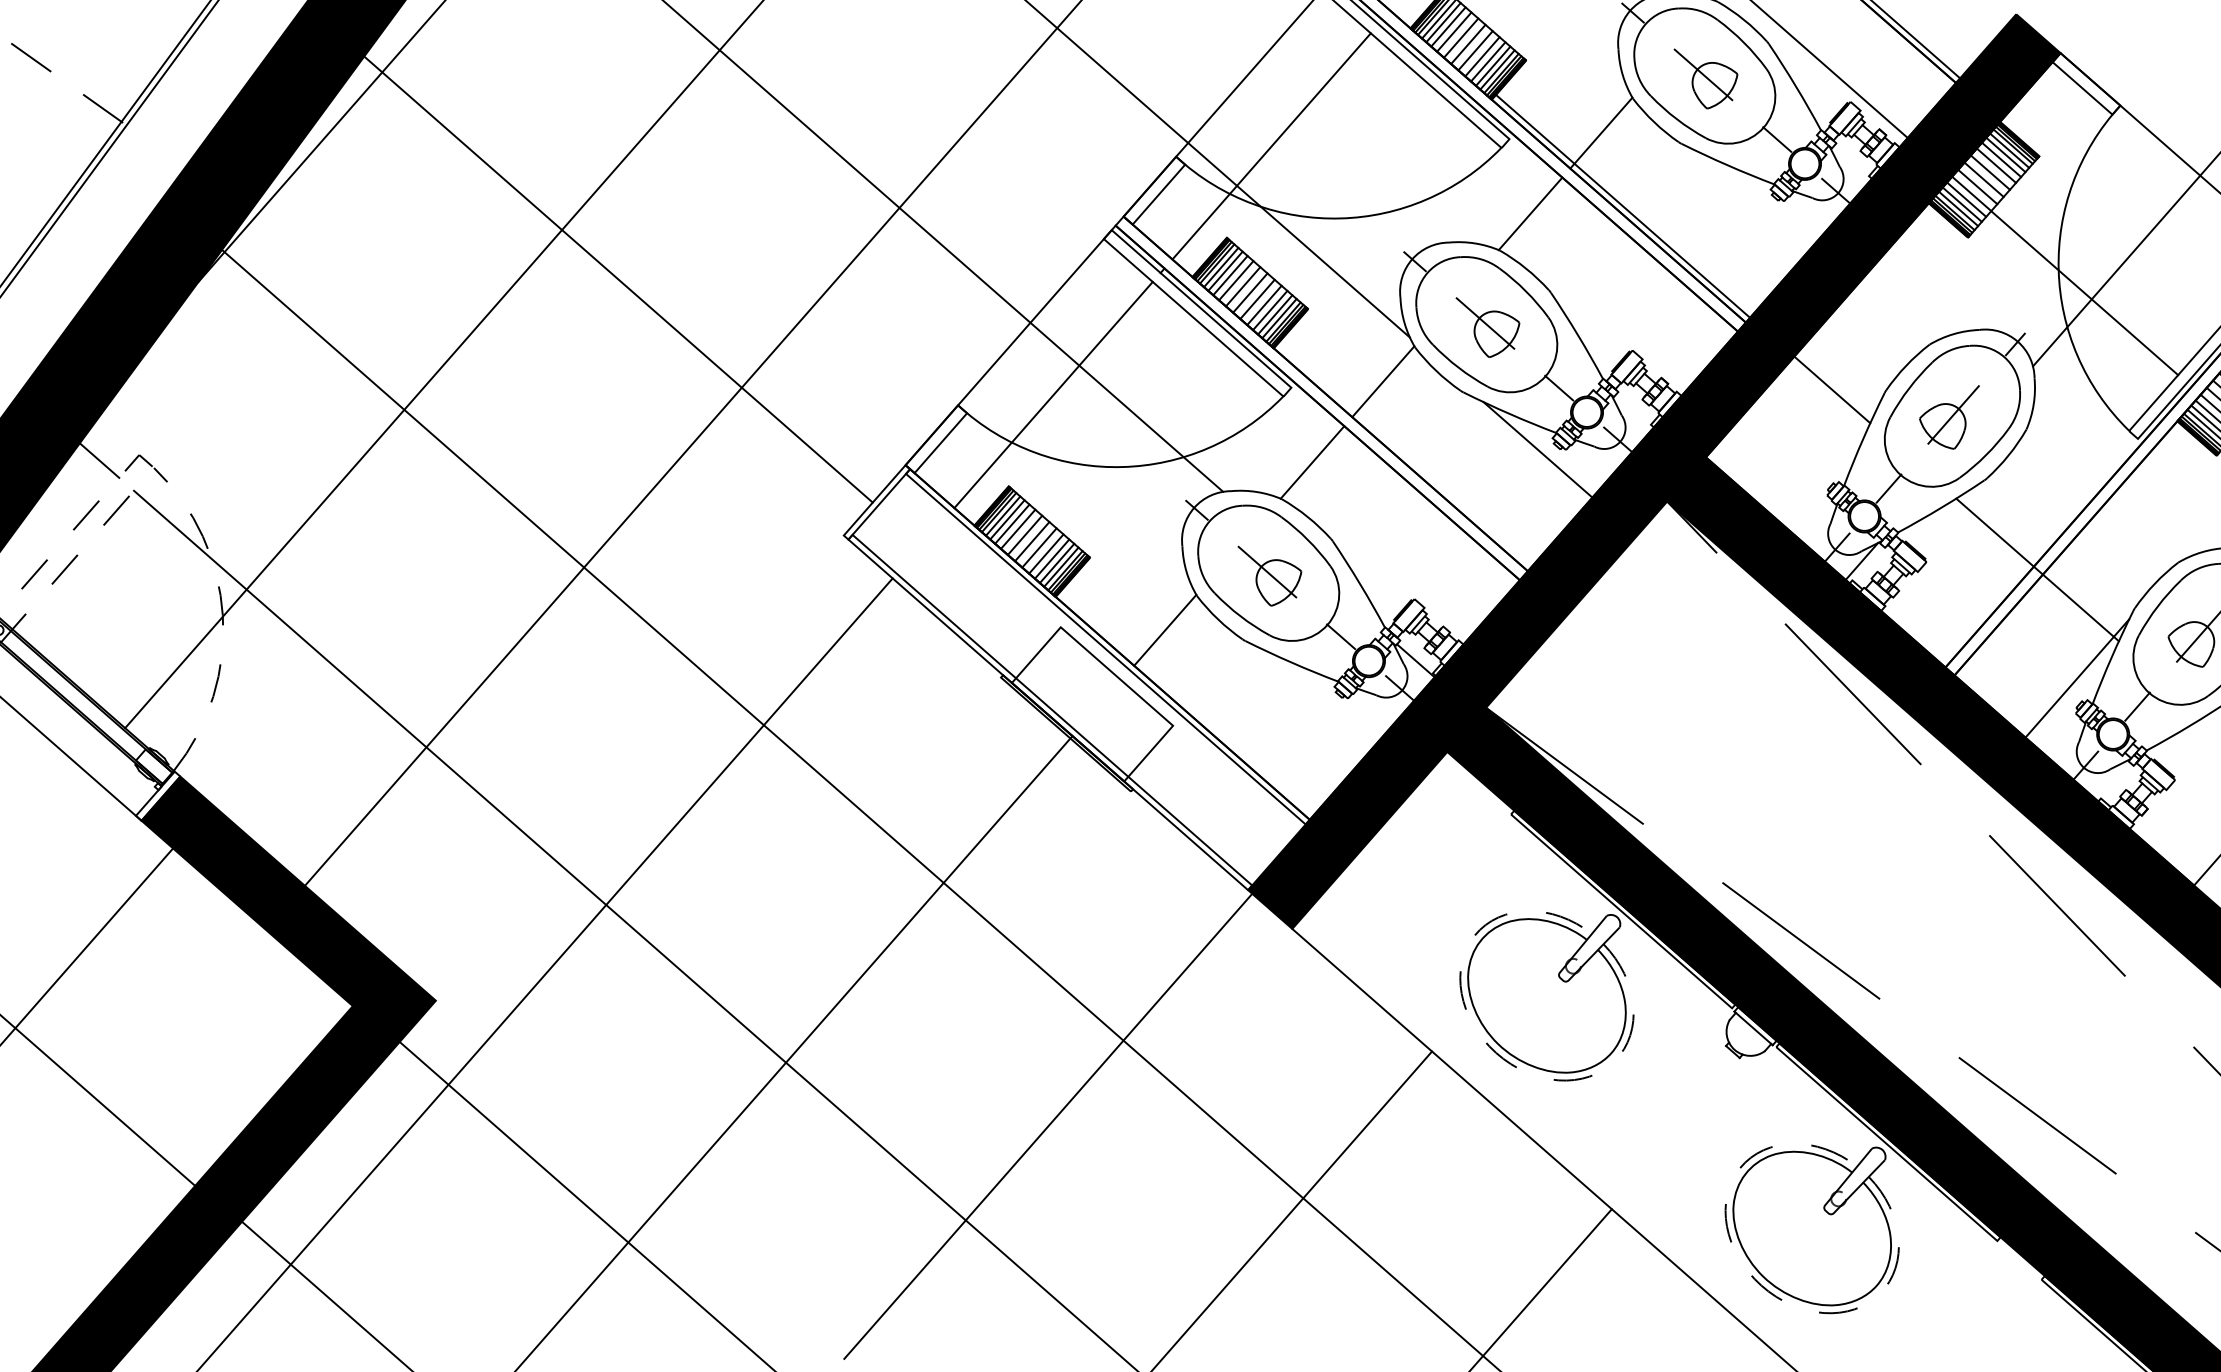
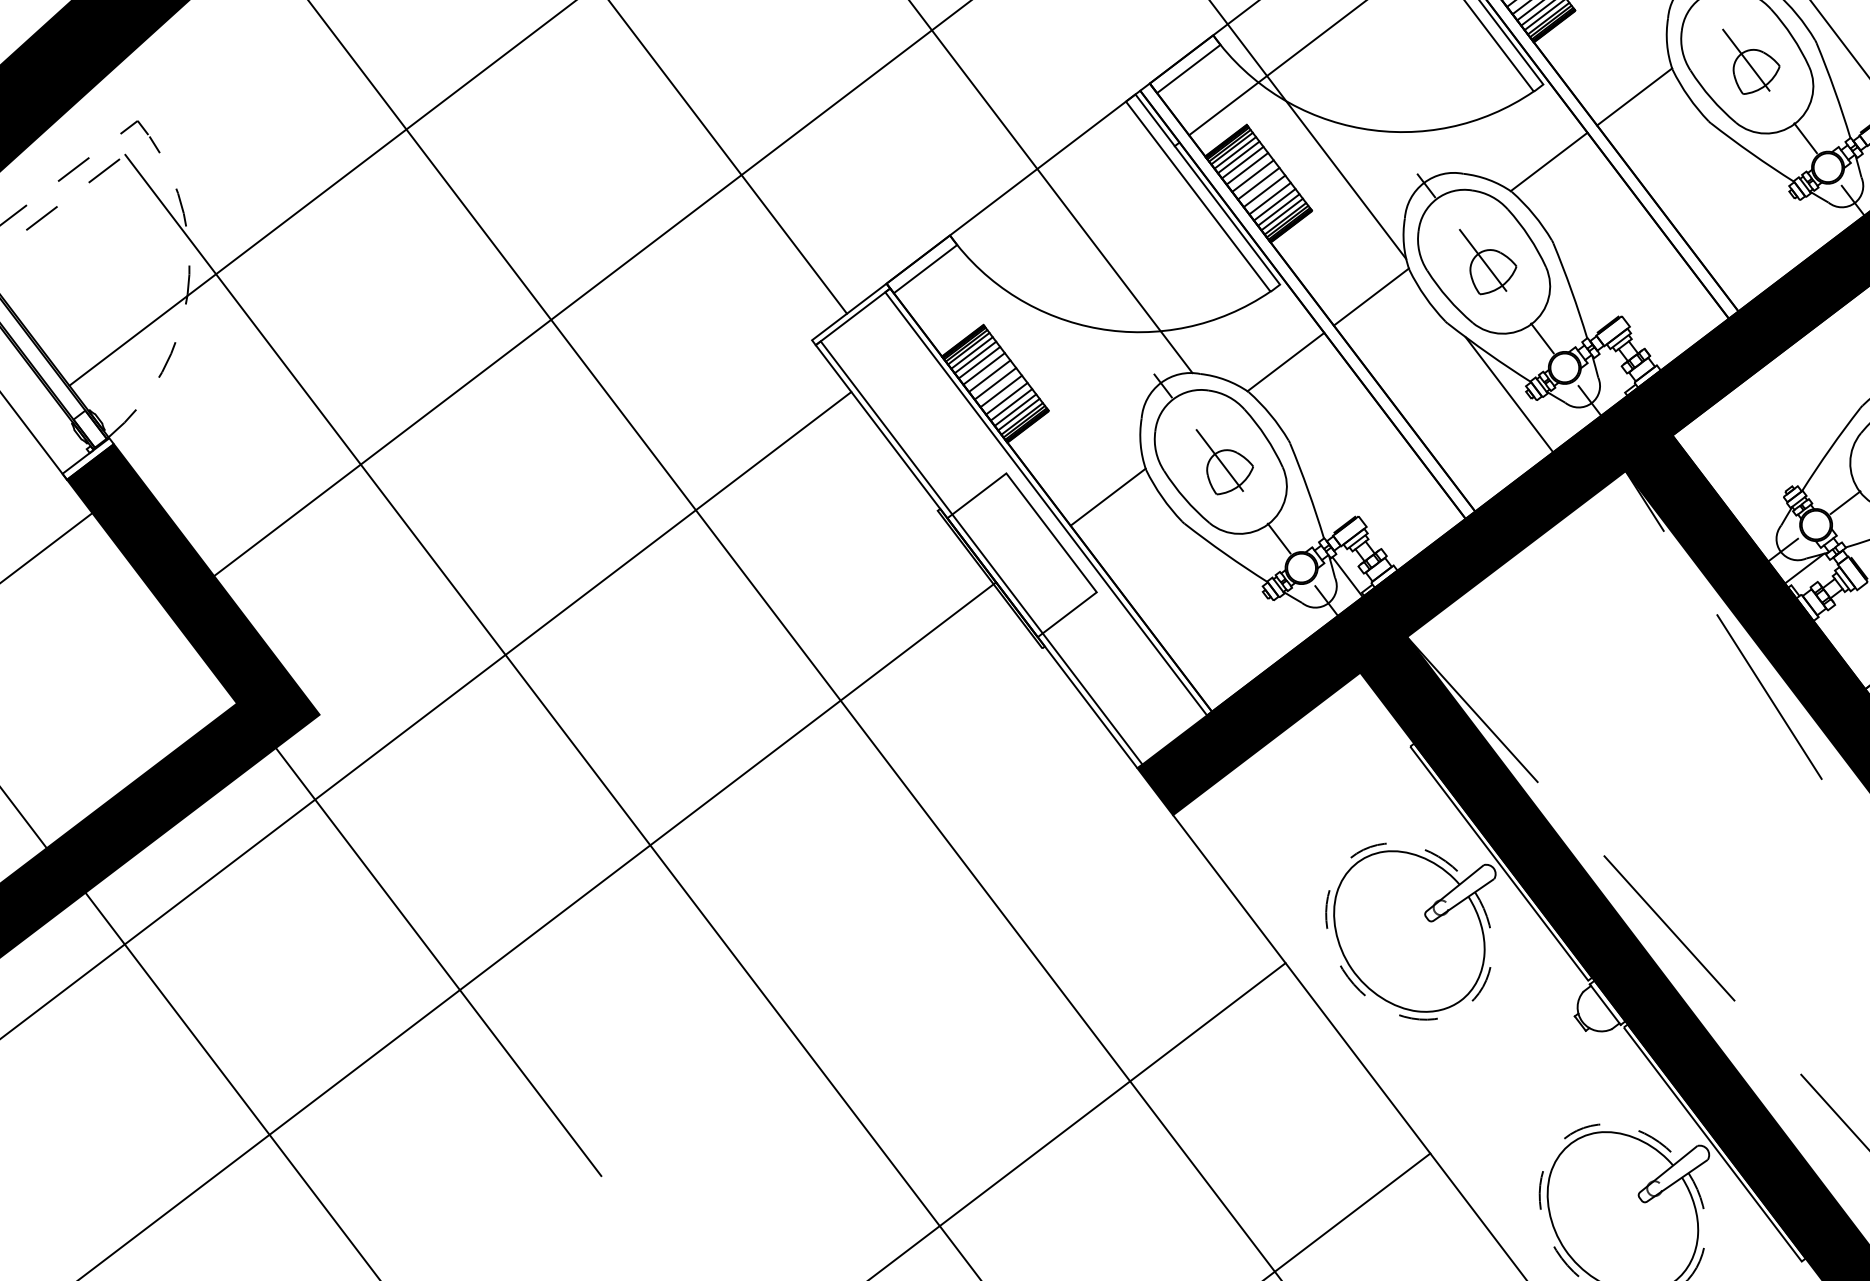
line: (1623, 205) -> (1641, 172), removed
line: (1832, 389) -> (1809, 394), removed
line: (1053, 394) -> (1045, 243), removed
line: (99, 460) -> (97, 118), removed
line: (1048, 1125) -> (895, 959), removed

